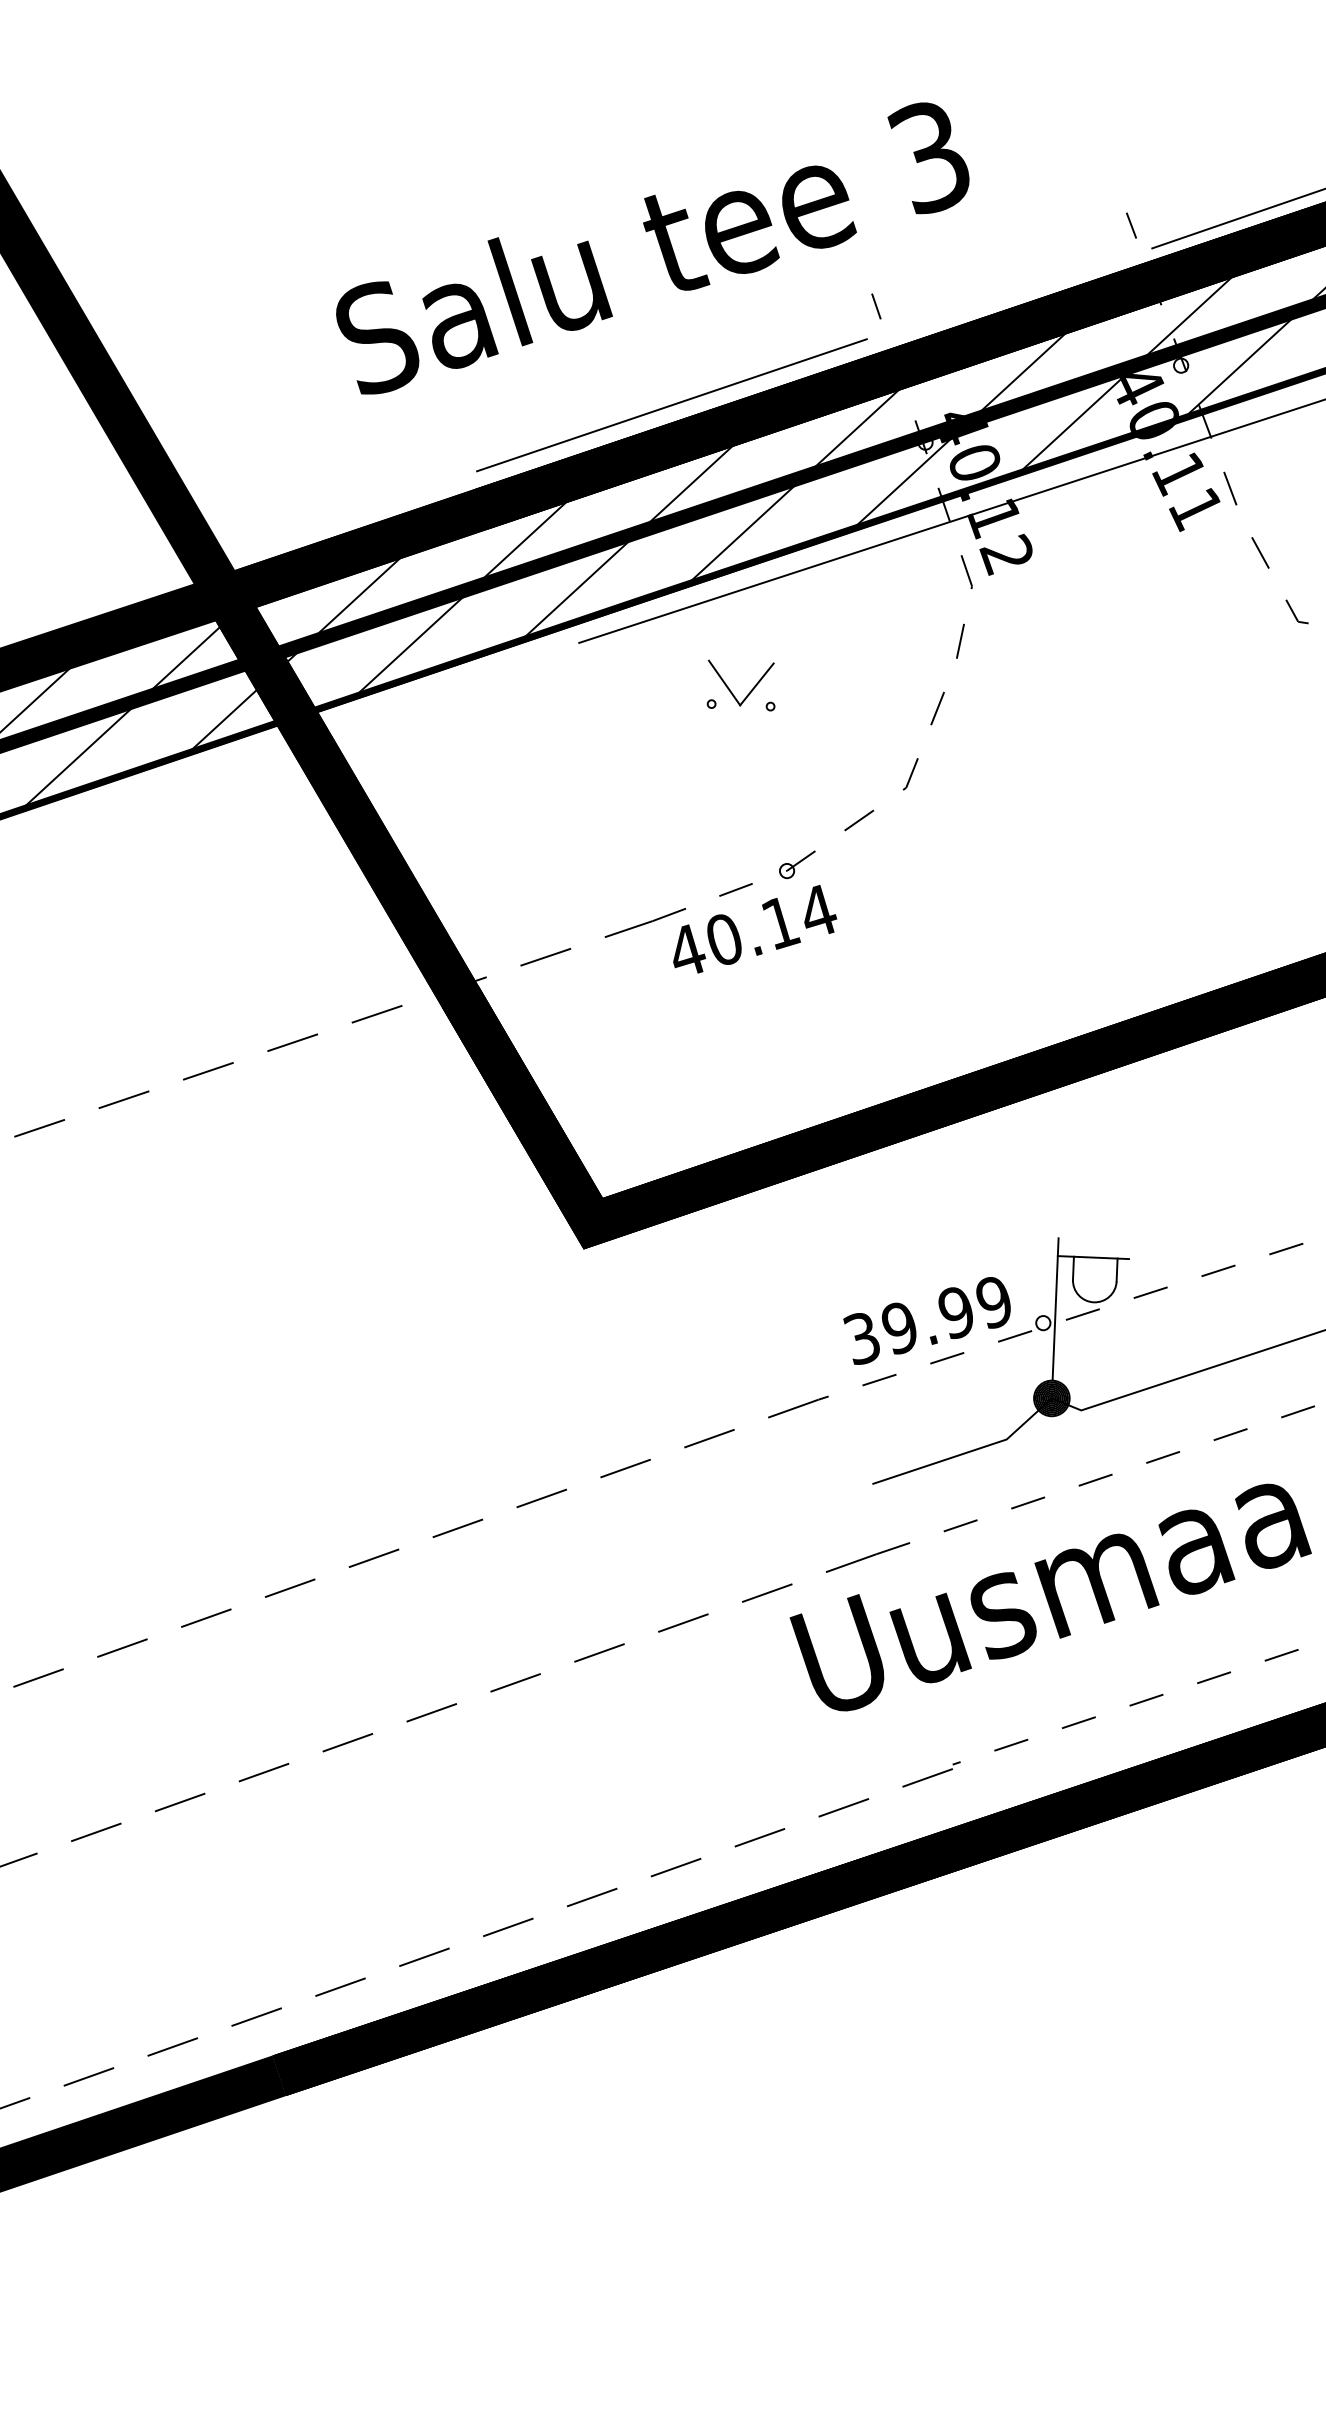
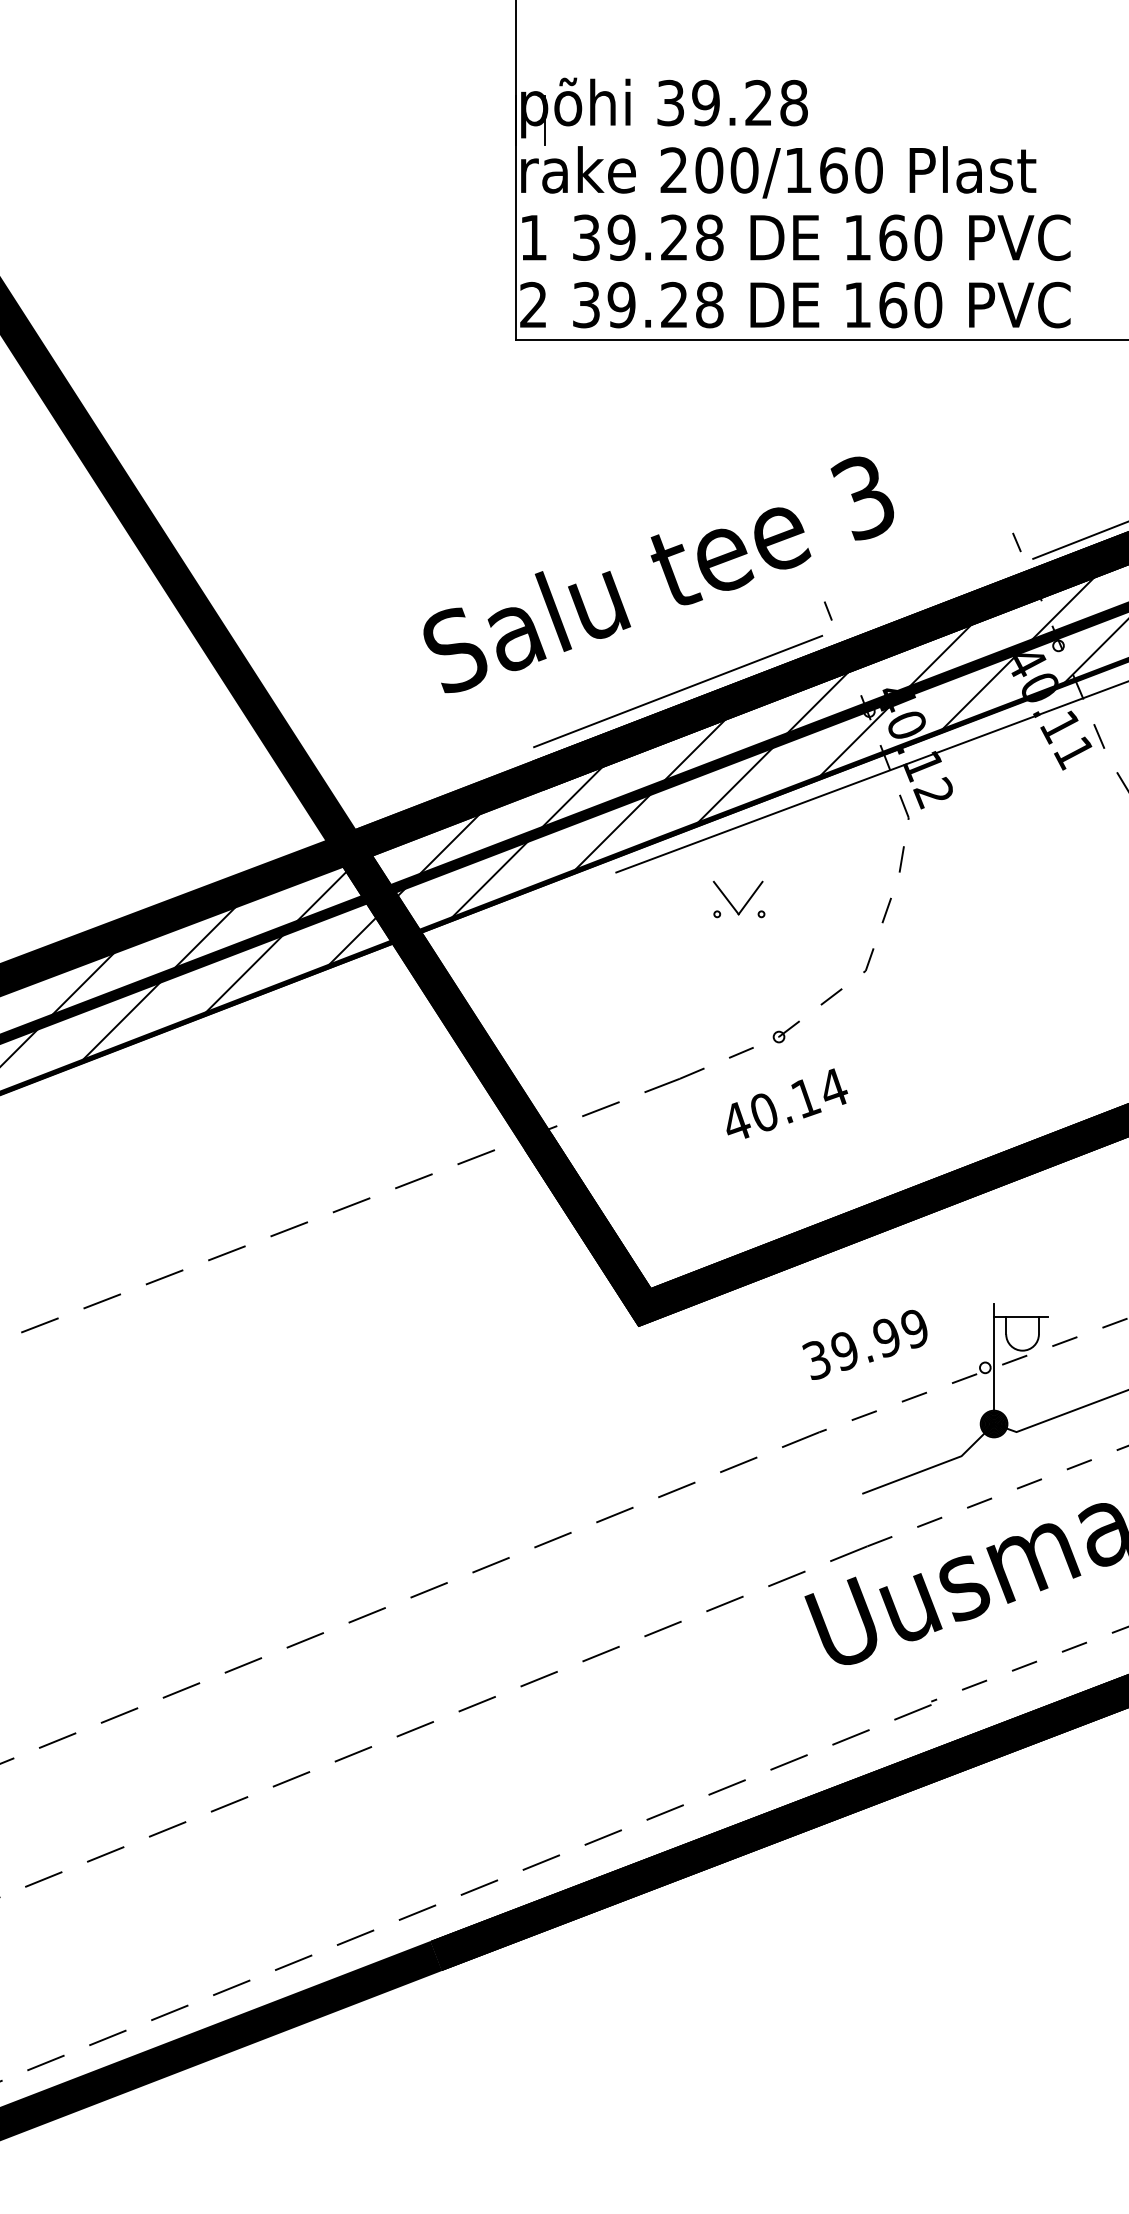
text: (755, 929) -> (787, 1103), moved
text: (926, 1320) -> (864, 1344), moved

